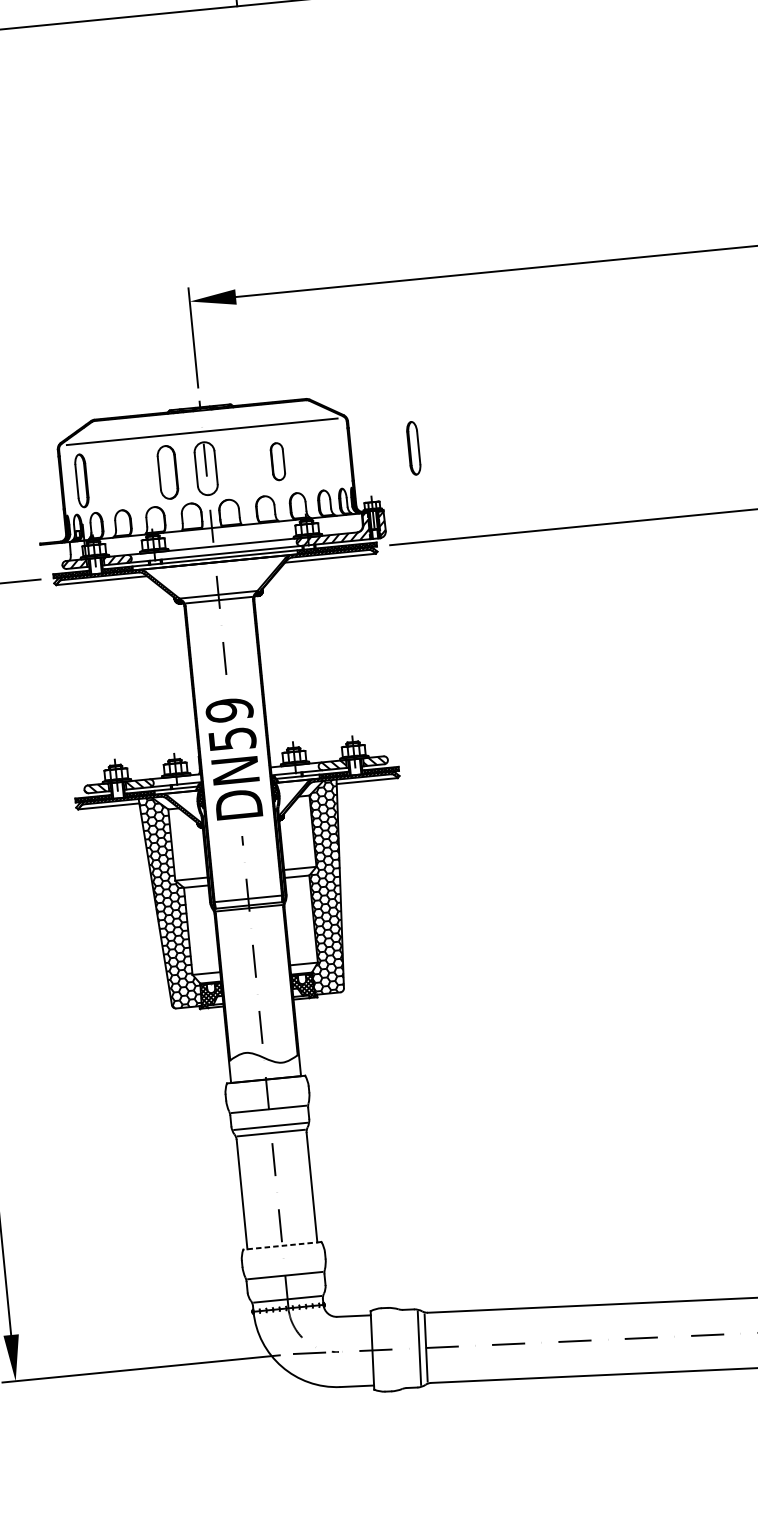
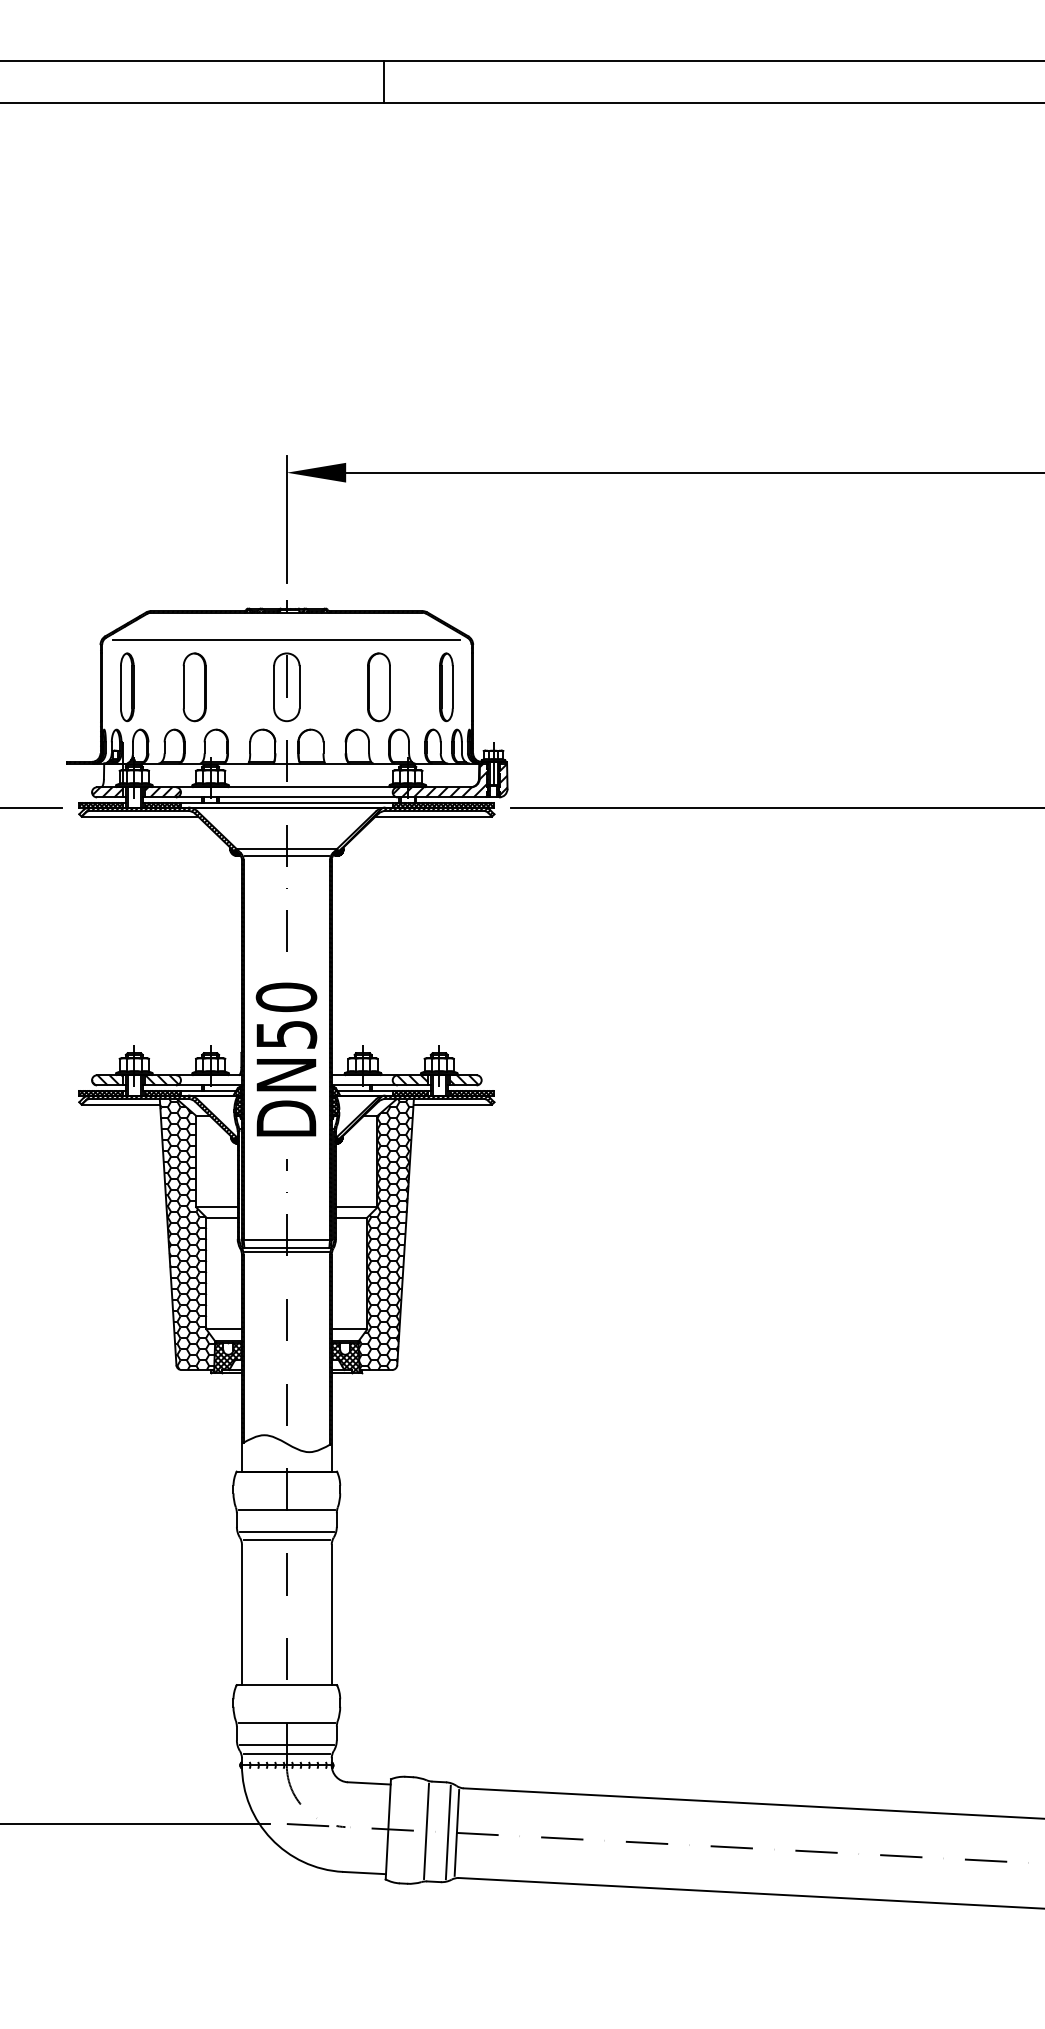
part: (413, 448) -> (446, 687), moved
part: (277, 461) -> (378, 687), size x1.43
part: (167, 472) -> (194, 687), moved
text: (229, 710) -> (286, 997), DN59 -> DN50
line: (282, 1246) -> (286, 1685), dashed -> solid
line: (286, 1292) -> (286, 1745), added
line: (402, 1348) -> (426, 1830), added

